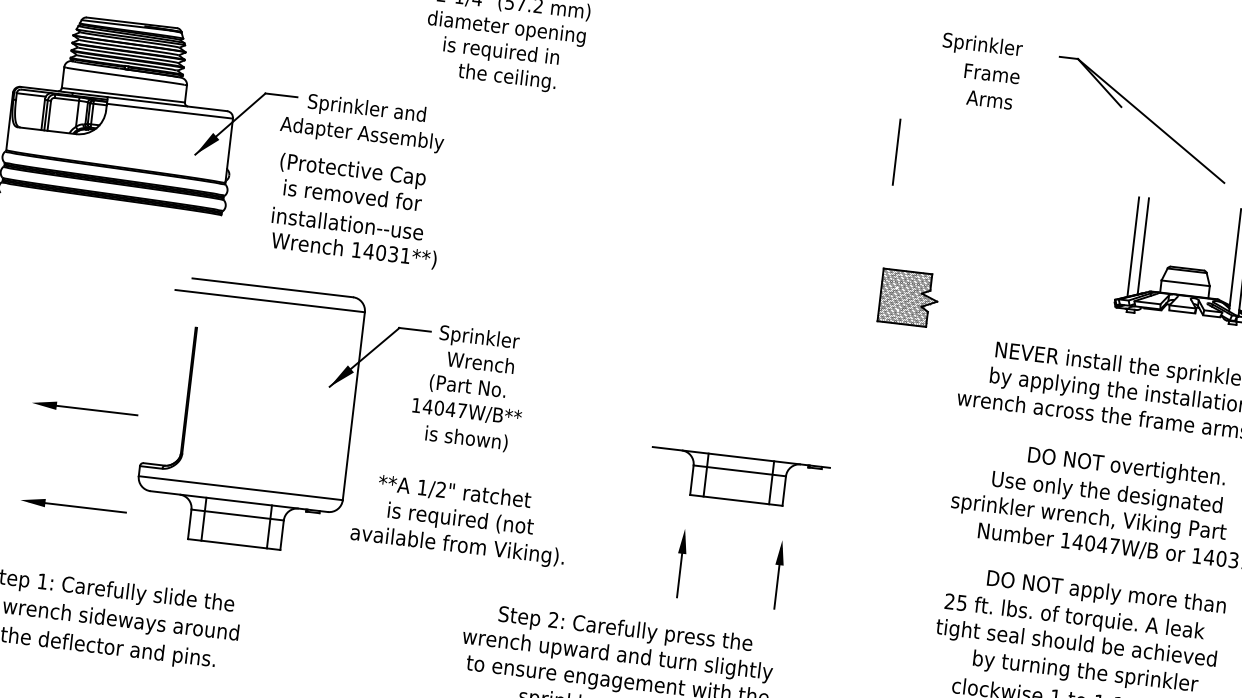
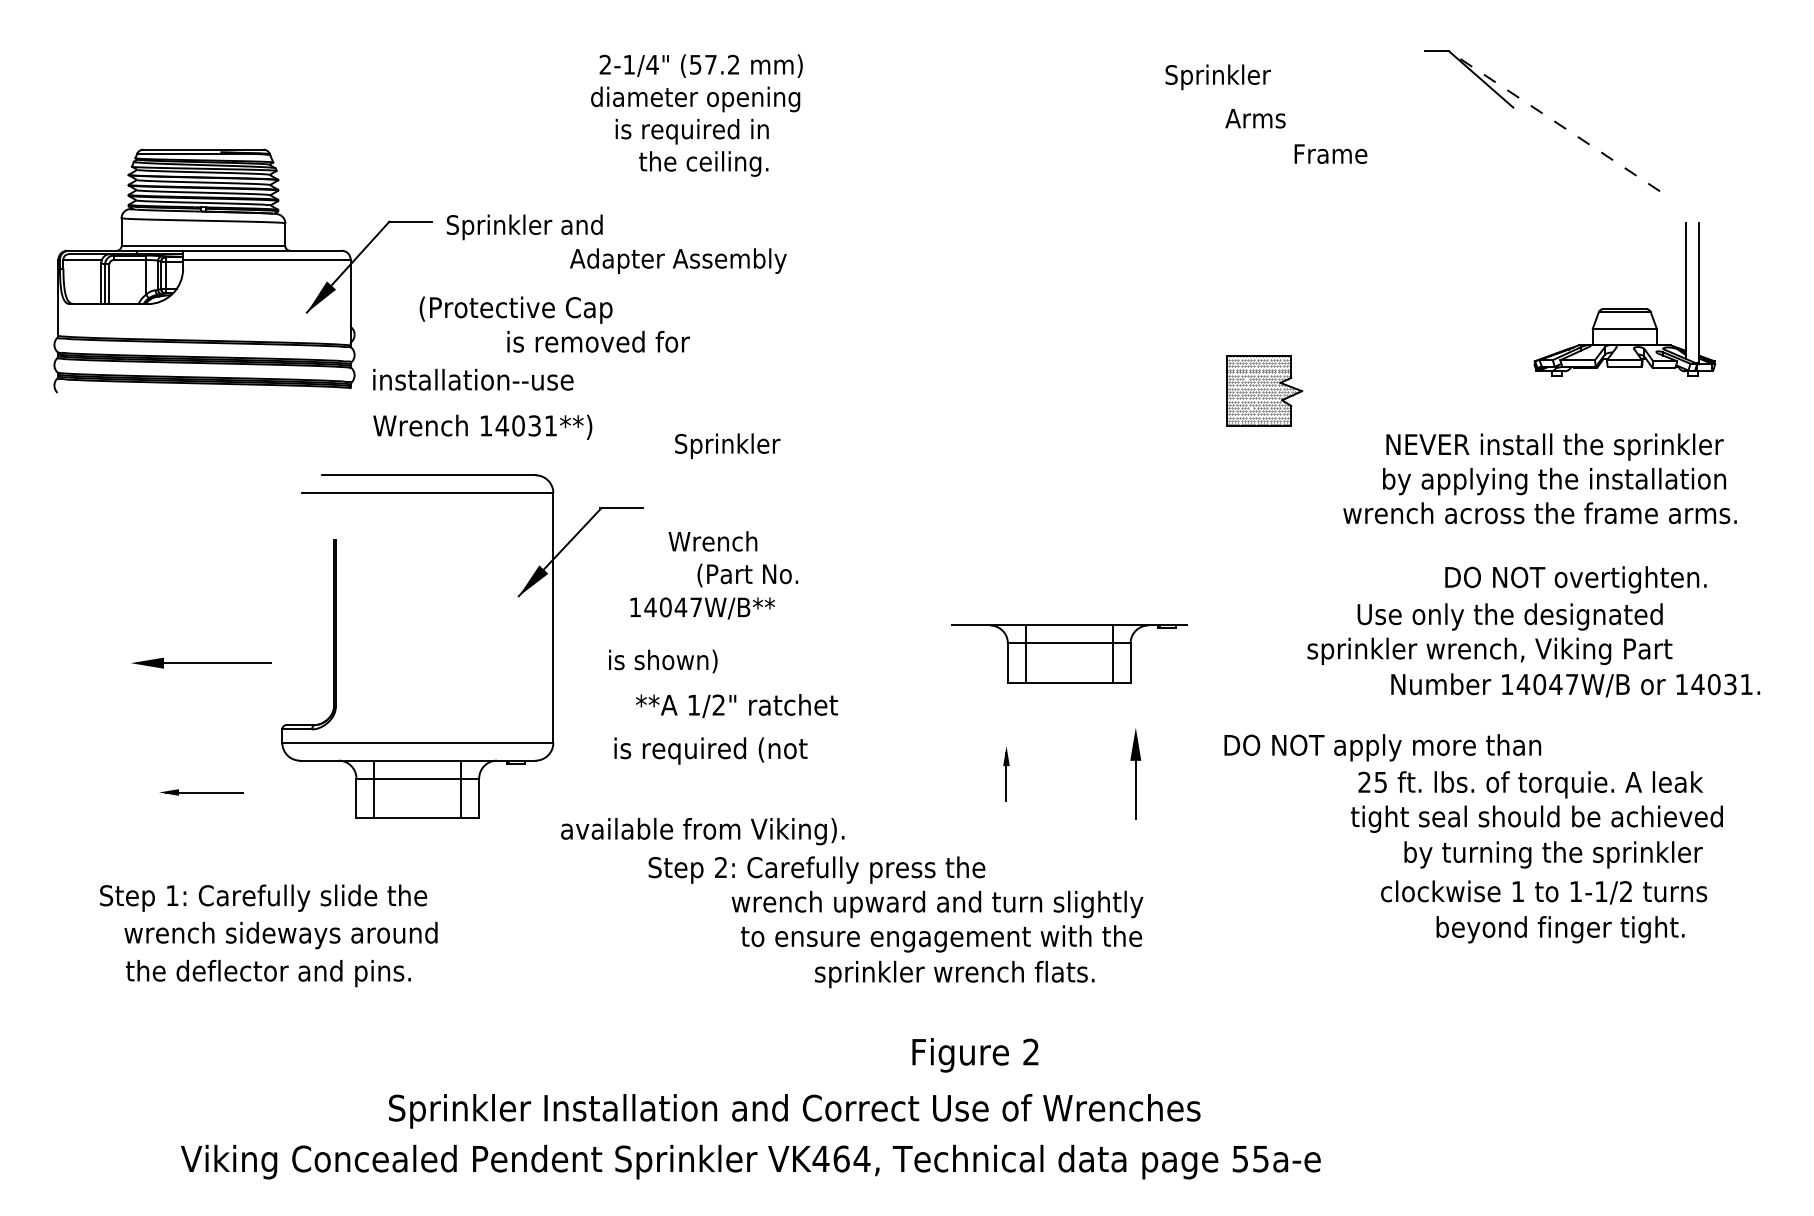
text: (982, 46) -> (1217, 77), moved
text: (991, 73) -> (1330, 153), moved
text: (989, 99) -> (1255, 118), moved
line: (1151, 121) -> (1554, 121), solid -> dashed
text: (362, 134) -> (678, 260), moved
line: (896, 152) -> (1225, 201), removed
text: (352, 195) -> (598, 341), moved
text: (347, 223) -> (473, 379), moved
line: (1143, 246) -> (1563, 286), removed
line: (1133, 247) -> (1550, 289), removed
text: (353, 250) -> (482, 426), moved
text: (479, 338) -> (727, 446), moved
text: (467, 387) -> (747, 575), moved
text: (466, 438) -> (663, 661), moved
text: (454, 492) -> (736, 706), moved
text: (1090, 504) -> (1489, 633), moved
part: (73, 506) -> (201, 792), size x0.6
text: (457, 546) -> (702, 831), moved
part: (681, 563) -> (1006, 773), size x0.6
text: (1106, 593) -> (1382, 747), moved
text: (625, 629) -> (816, 869), moved

